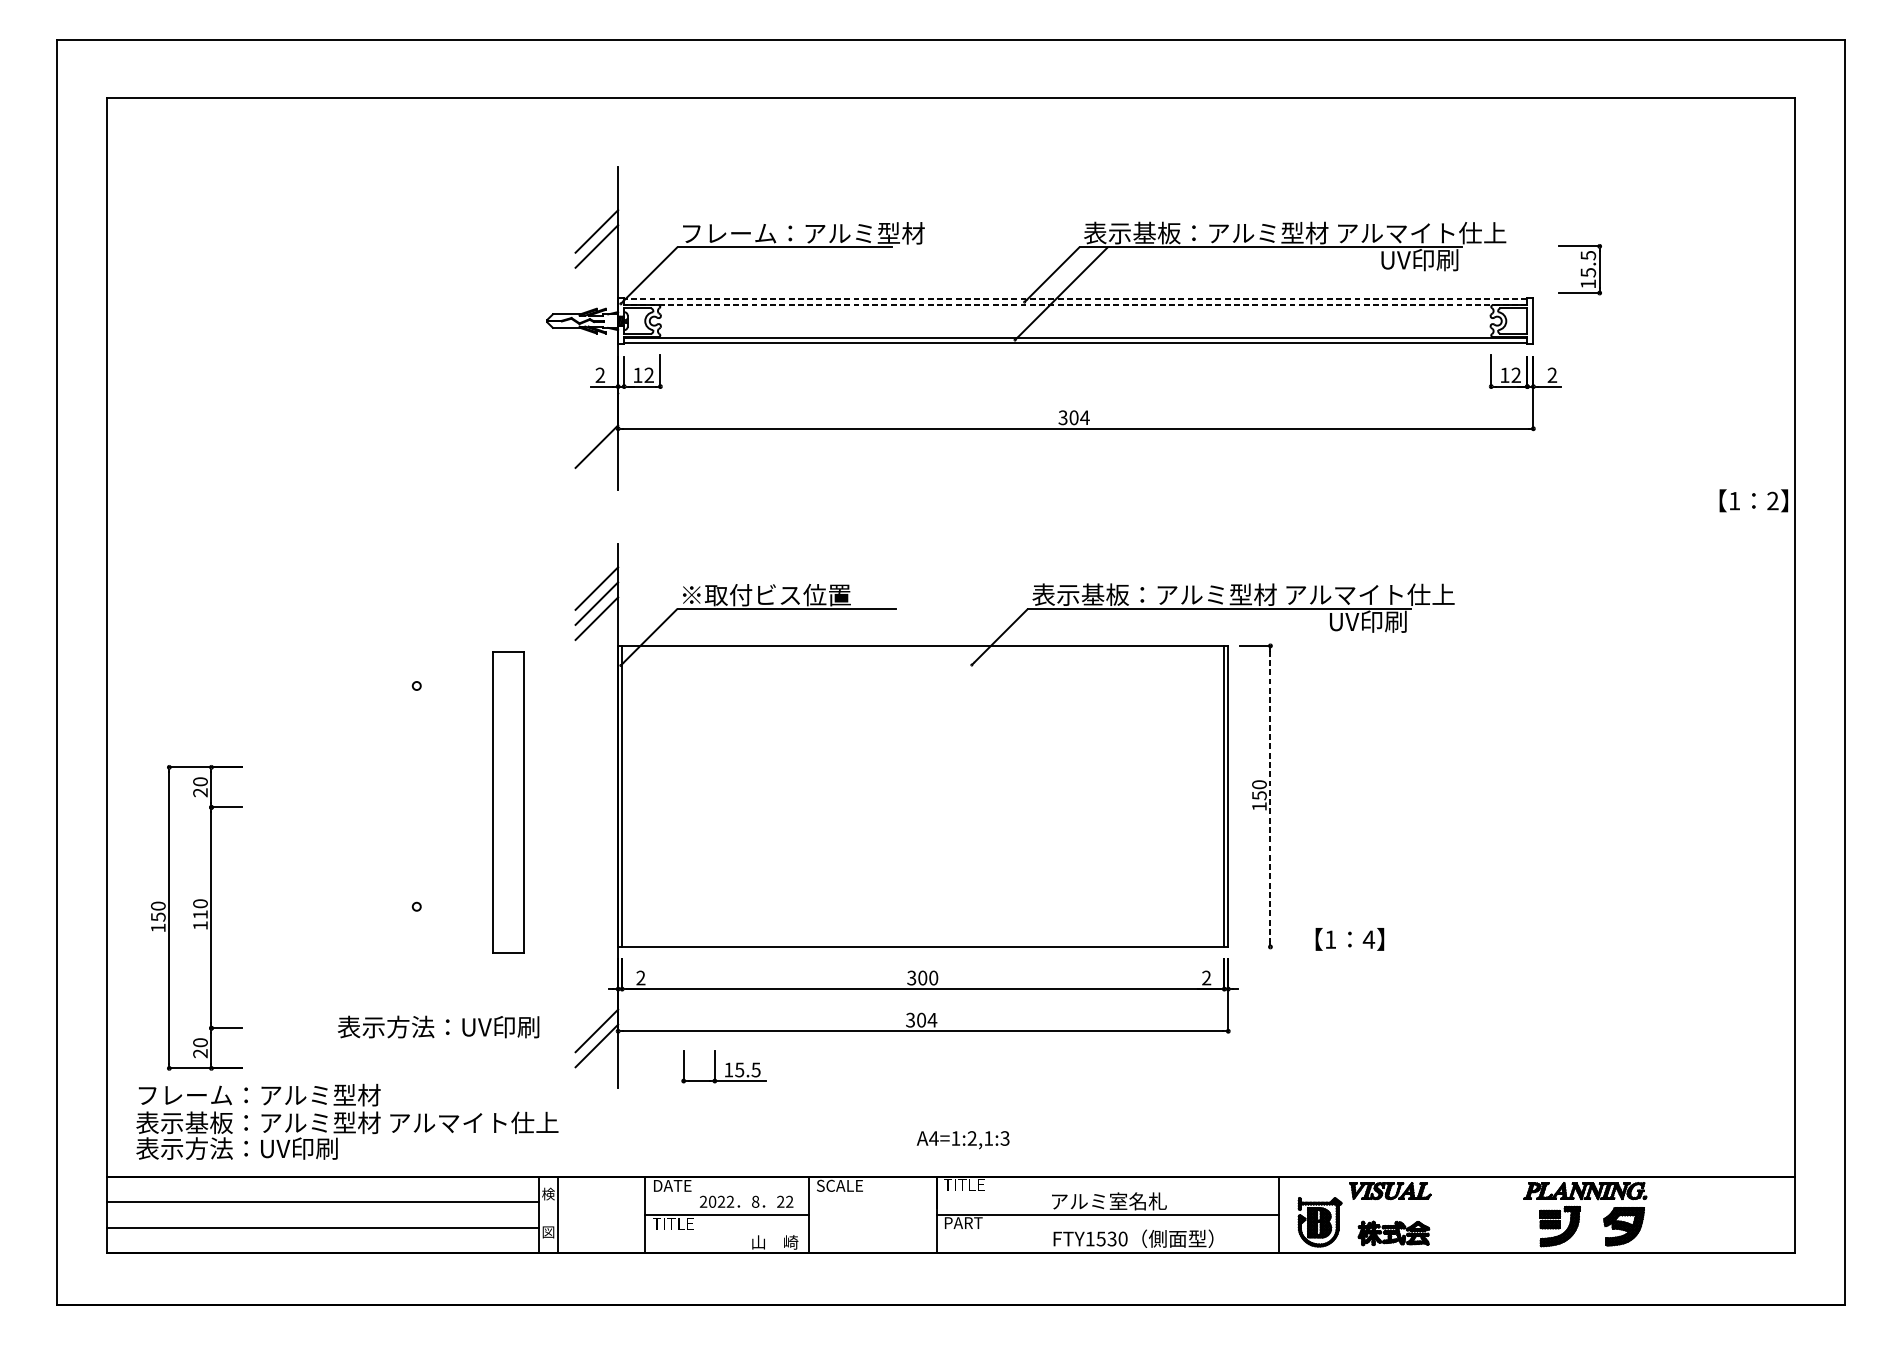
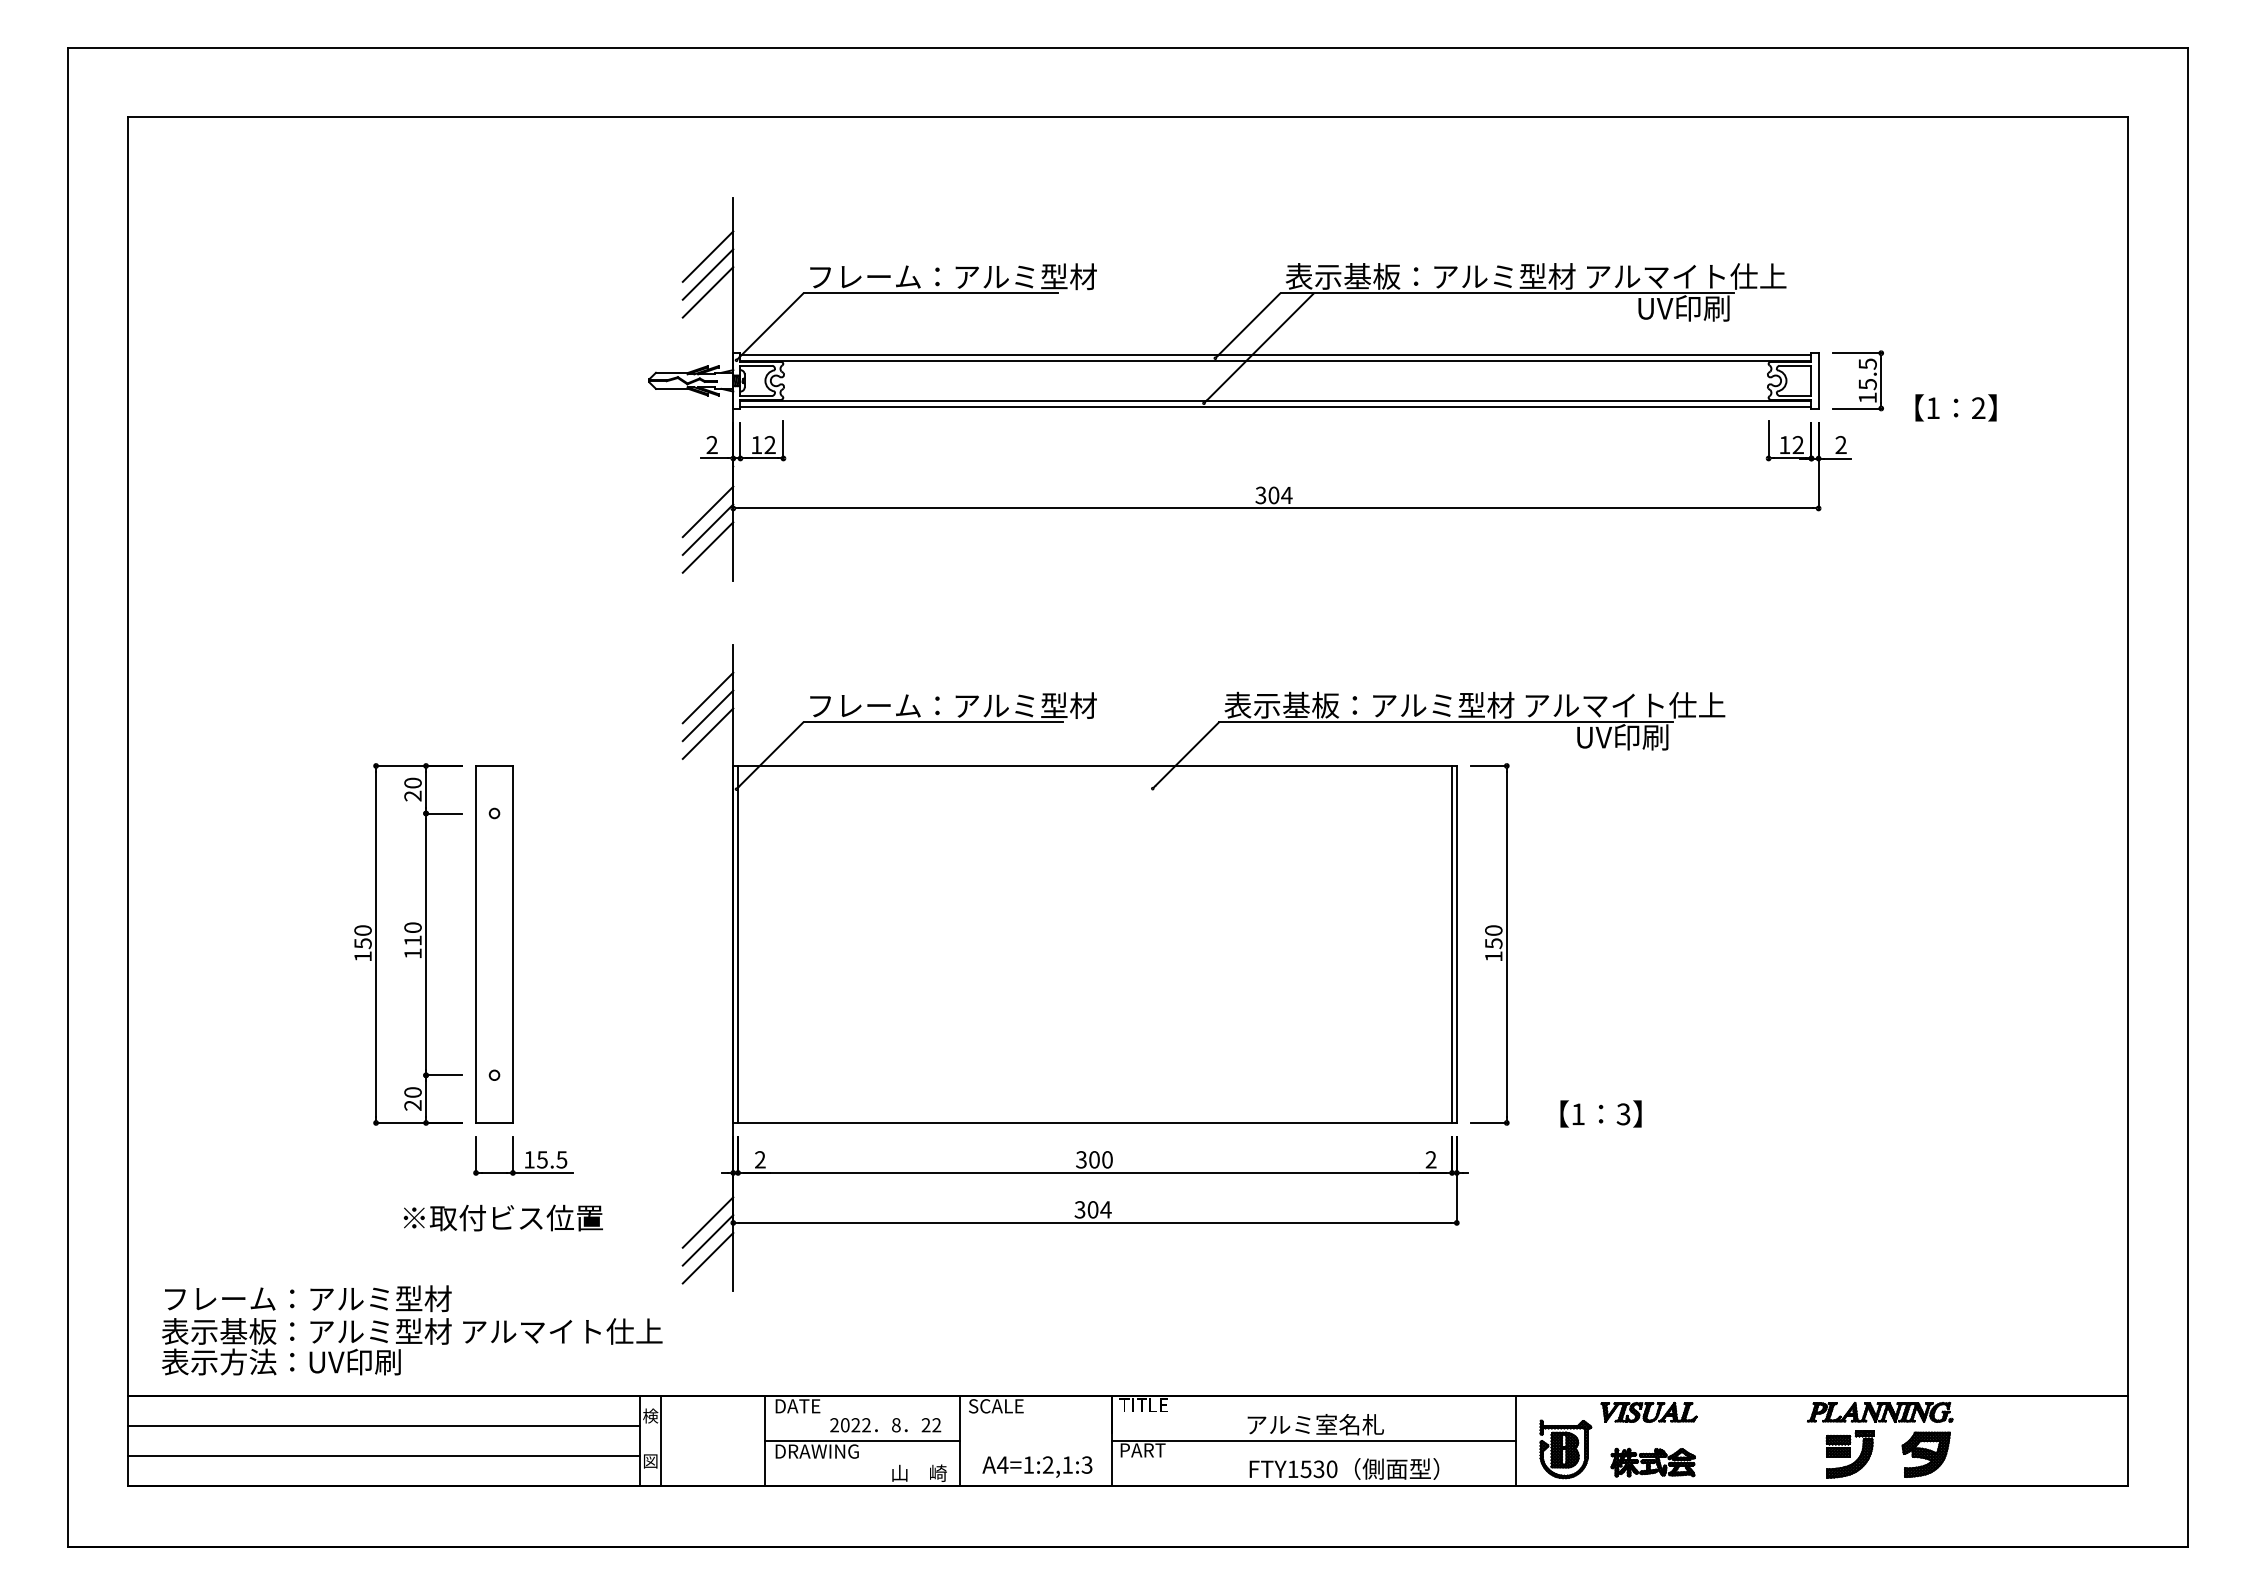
line: (596, 216) -> (707, 256), added
part: (1579, 269) -> (1857, 380), moved
line: (1075, 299) -> (1275, 355), dashed -> solid
line: (1075, 304) -> (1275, 361), dashed -> solid
line: (596, 431) -> (707, 511), added
line: (596, 461) -> (707, 547), added
text: (1753, 500) -> (1955, 407), moved
text: (803, 594) -> (953, 705), ※取付ビス位置 -> フレーム：アルミ型材
line: (1270, 796) -> (1506, 944), dashed -> solid
part: (508, 802) -> (494, 944), moved
part: (196, 917) -> (408, 944), moved
text: (1368, 939) -> (1623, 1114), 4 -> 3
line: (1255, 946) -> (1488, 1122), added
text: (437, 1026) -> (519, 1217), 表示方法：UV印刷 -> ※取付ビス位置
line: (596, 1060) -> (707, 1257), added
part: (723, 1066) -> (523, 1155), moved
text: (963, 1139) -> (1037, 1466), moved
text: (688, 1224) -> (816, 1451), TITLE -> DRAWING

